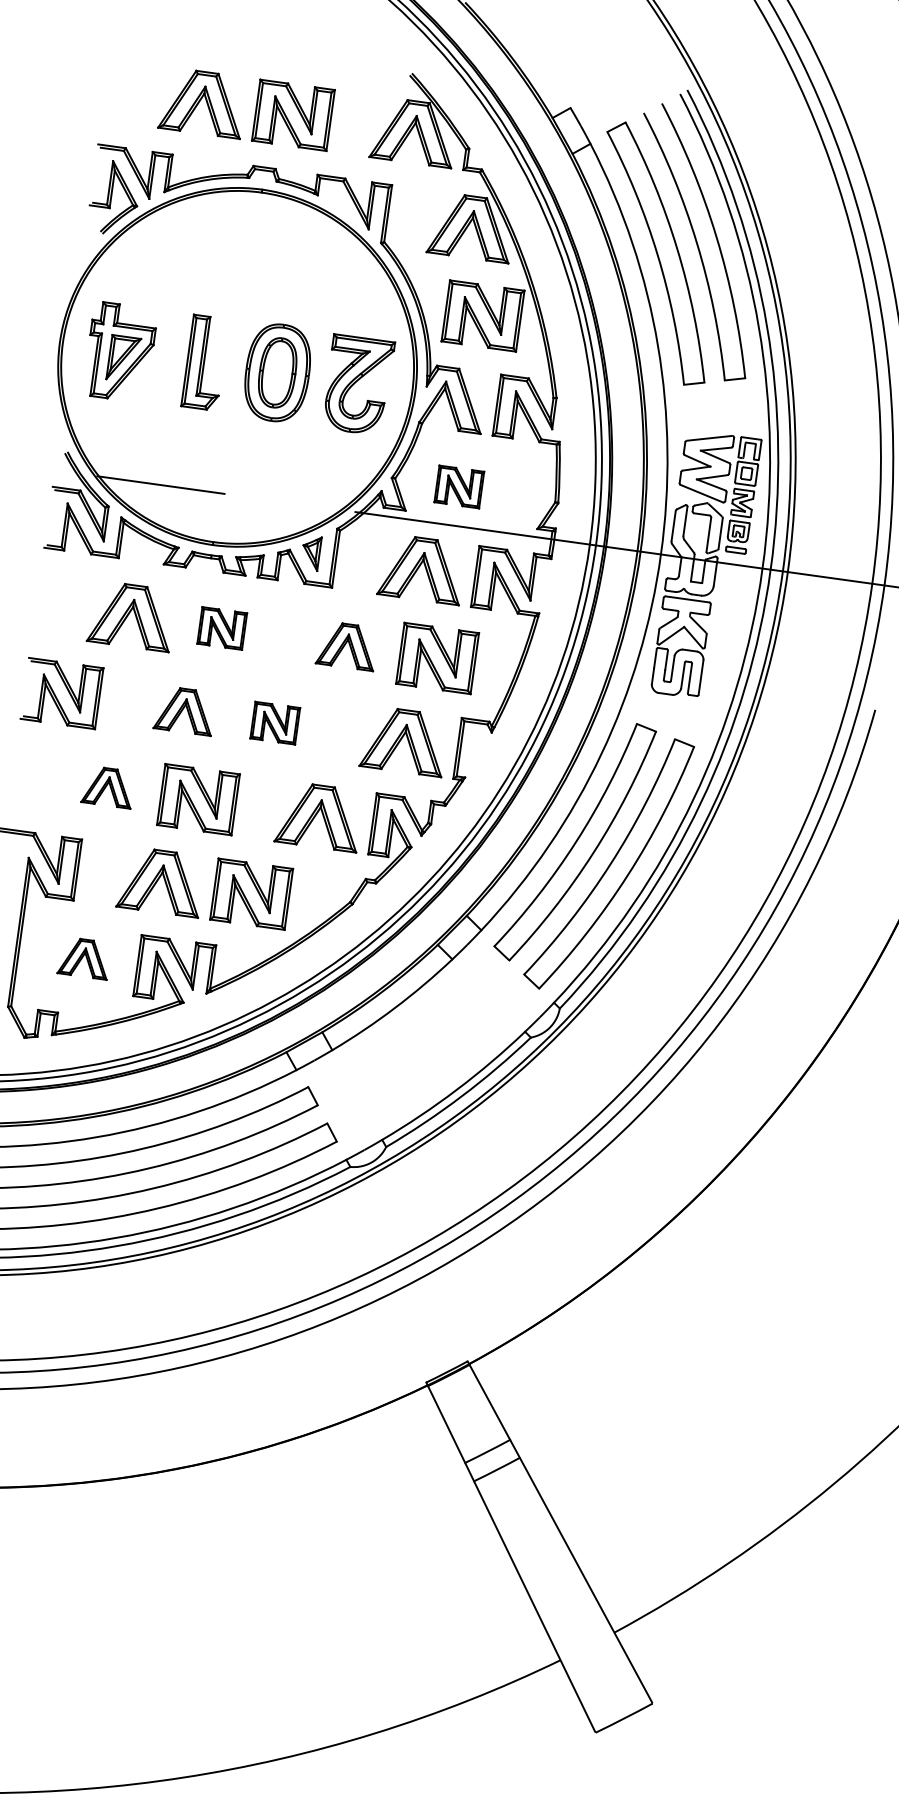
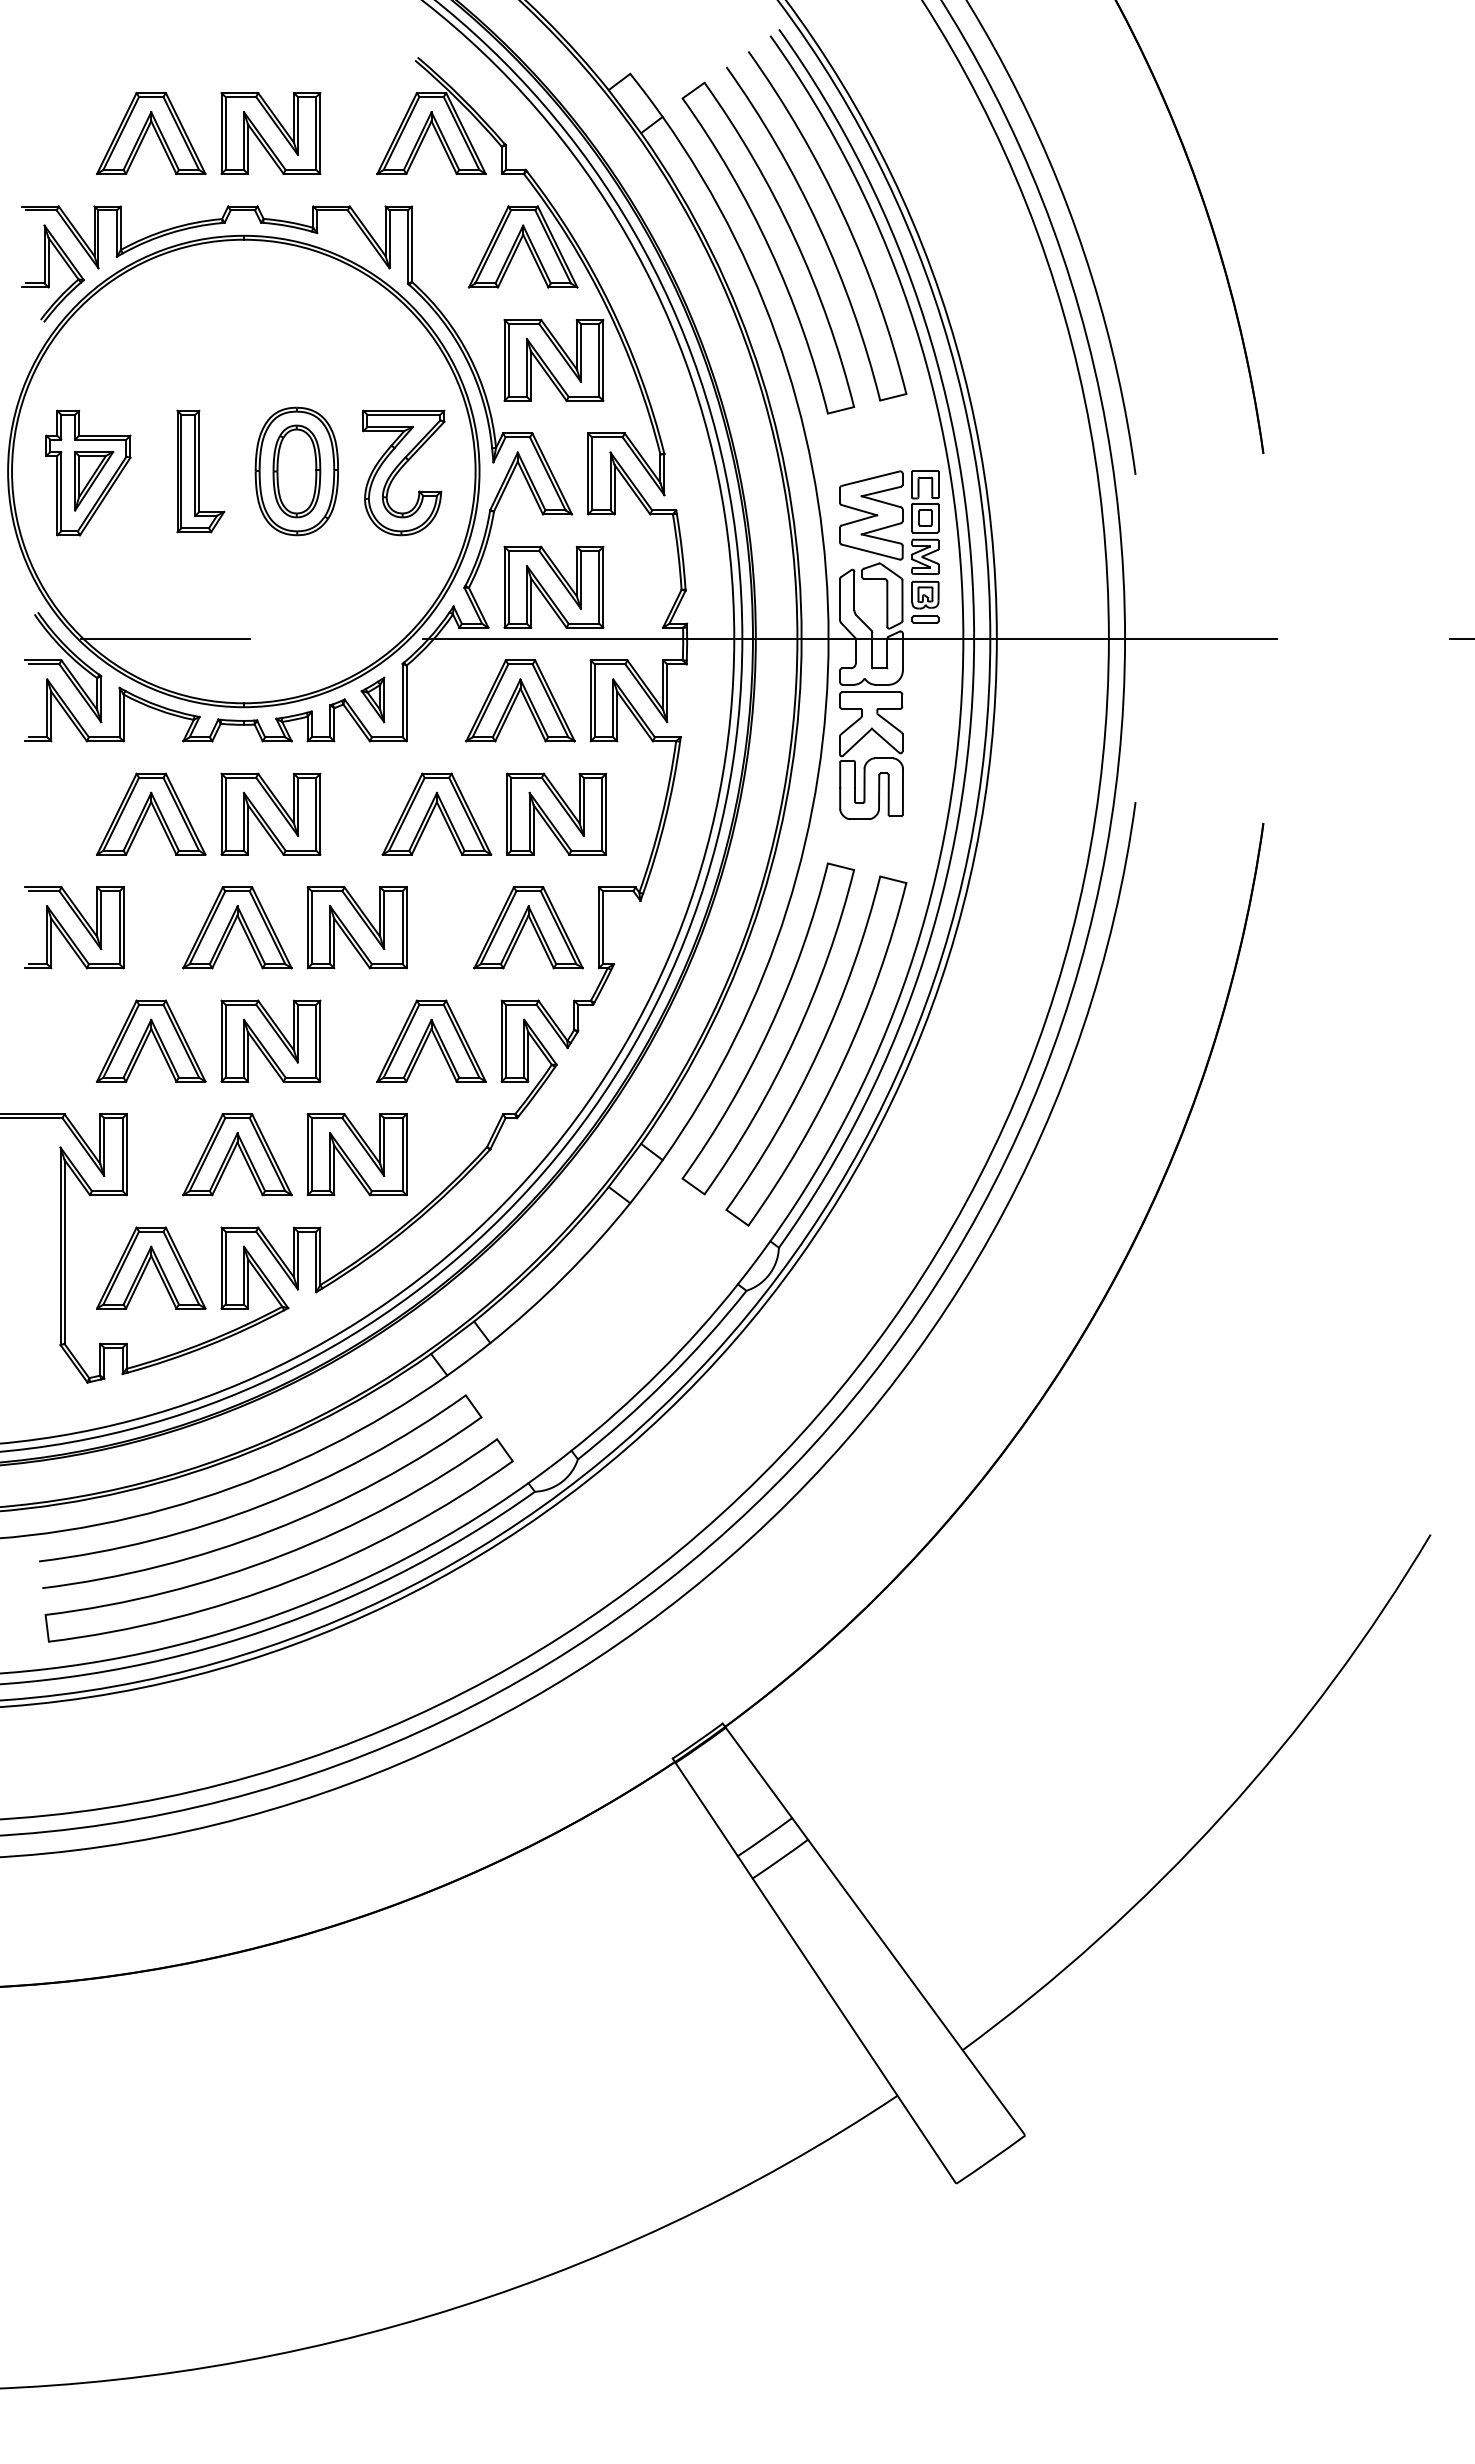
part: (459, 486) -> (553, 586), size x1.67
part: (221, 627) -> (270, 813), size x1.67
part: (347, 645) -> (436, 813), size x1.43
part: (185, 710) -> (237, 927), size x1.43
part: (274, 722) -> (356, 927), size x1.67
part: (108, 786) -> (151, 1040), size x1.67
part: (84, 957) -> (151, 1267), size x1.67

